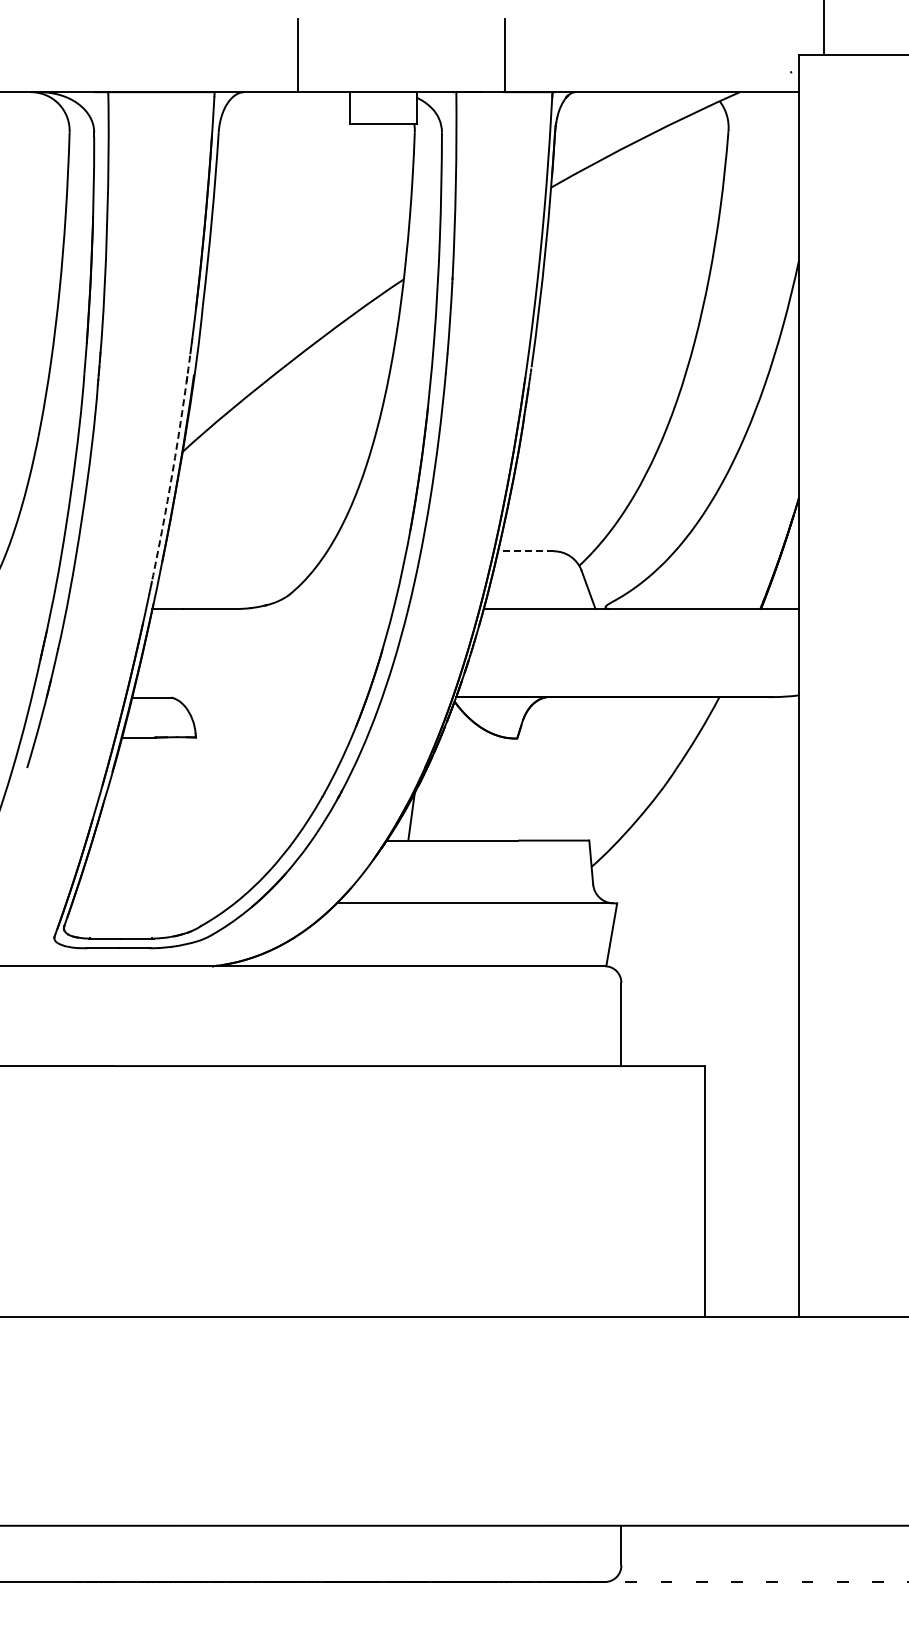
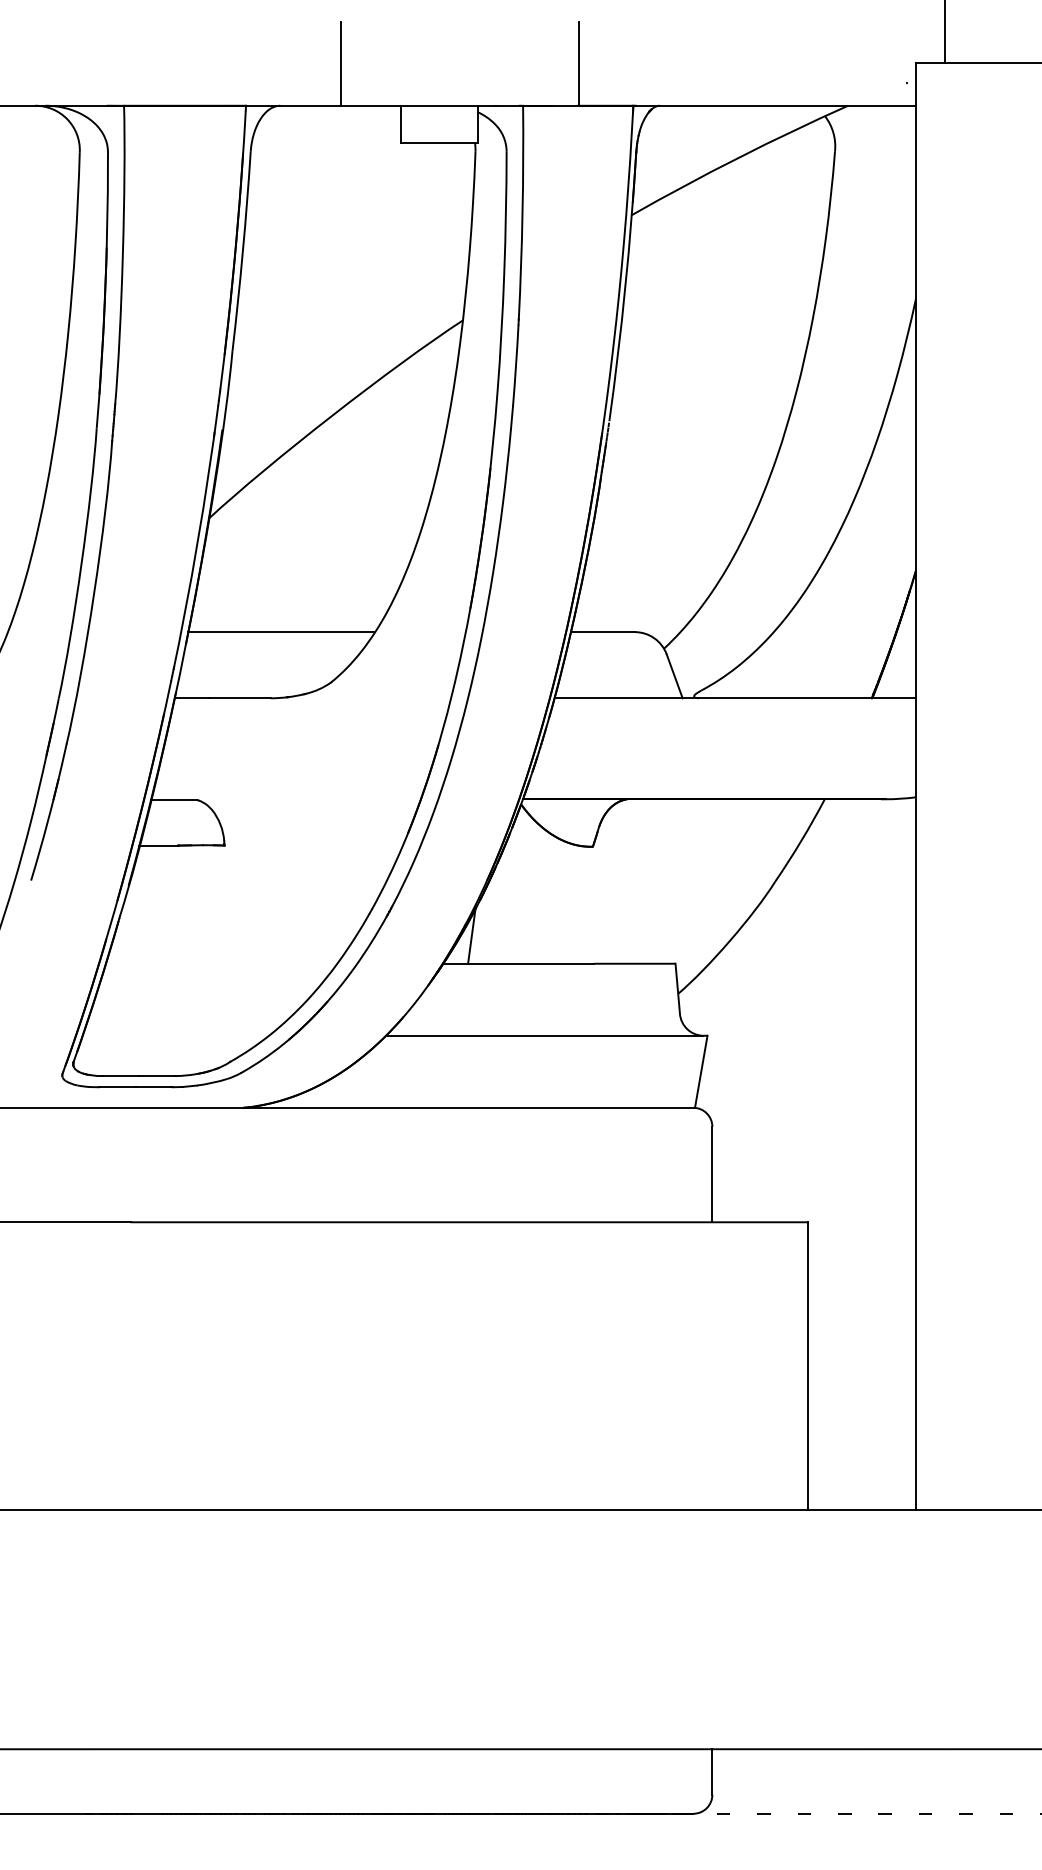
arc: (172, 472) -> (197, 541), dashed -> solid
line: (245, 551) -> (281, 632), added
line: (525, 551) -> (602, 632), dashed -> solid

